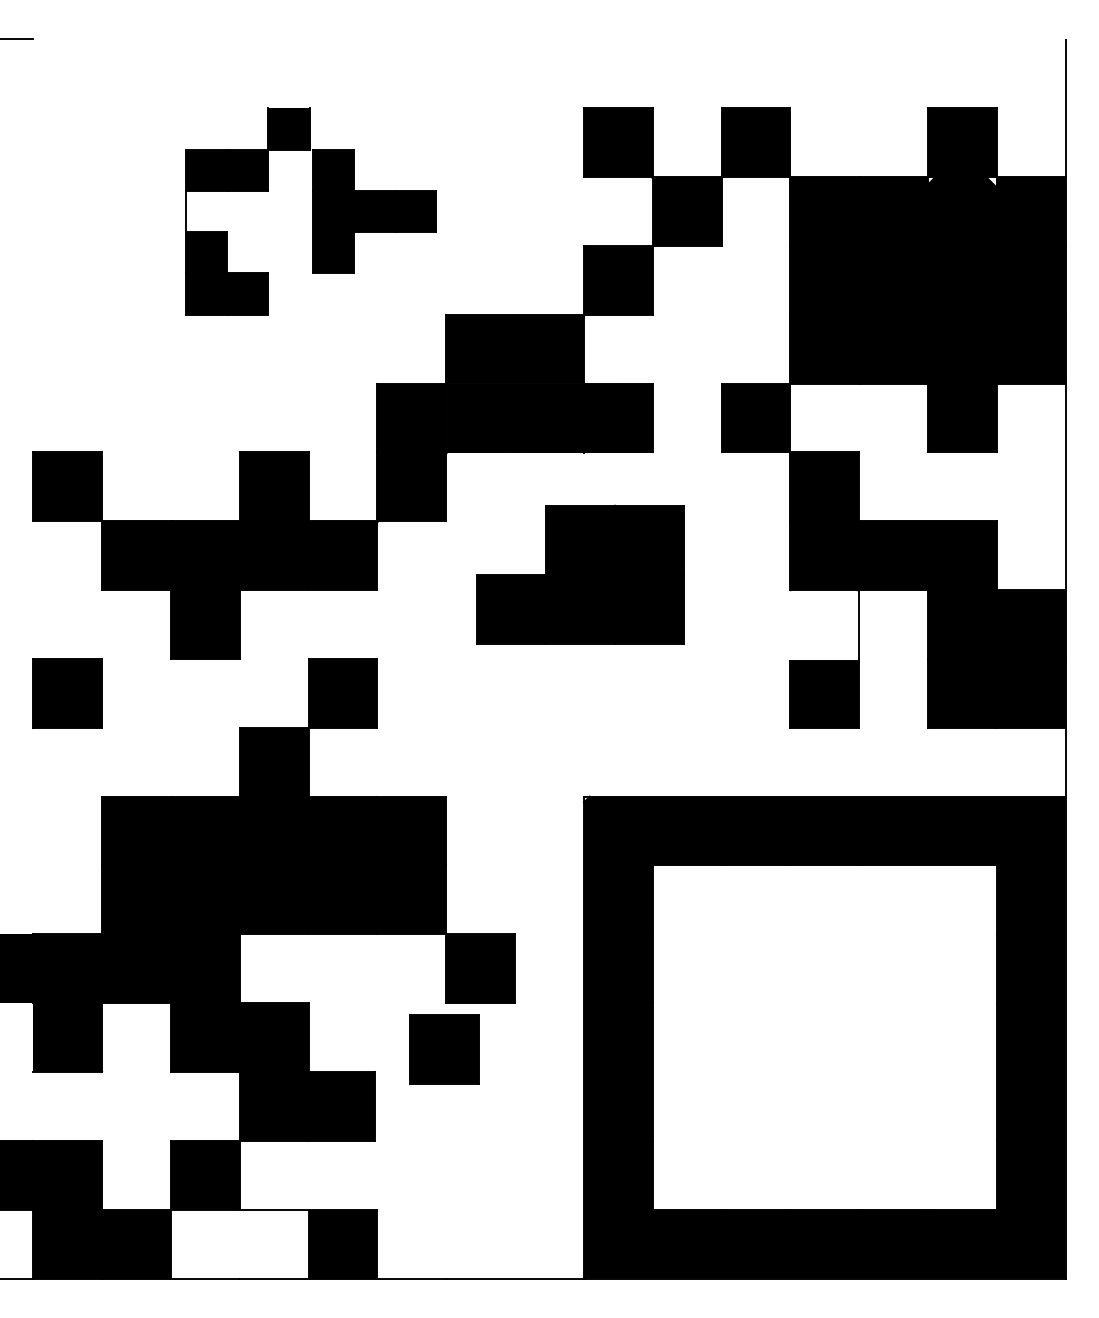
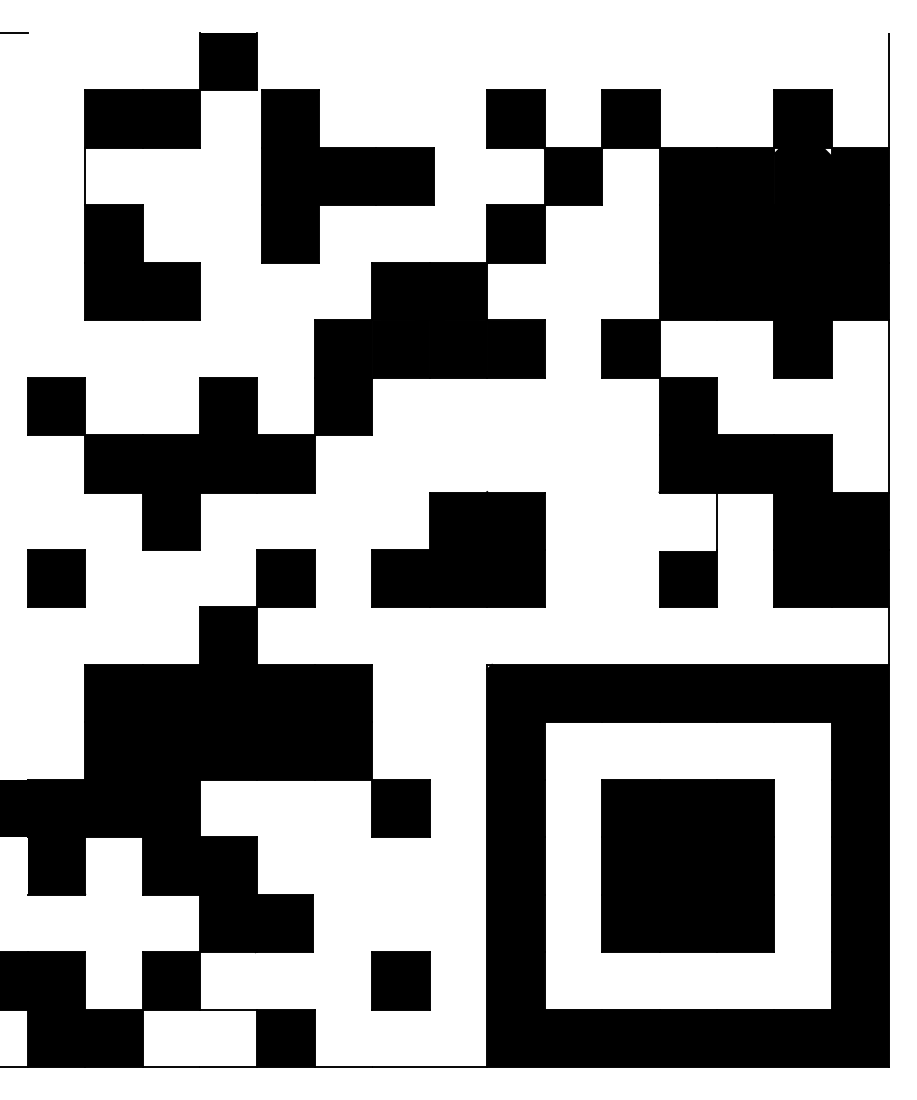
part: (311, 211) -> (259, 176), size x1.67
part: (580, 574) -> (458, 549), moved
part: (823, 1037) -> (687, 865), added
part: (444, 1049) -> (400, 980), moved

